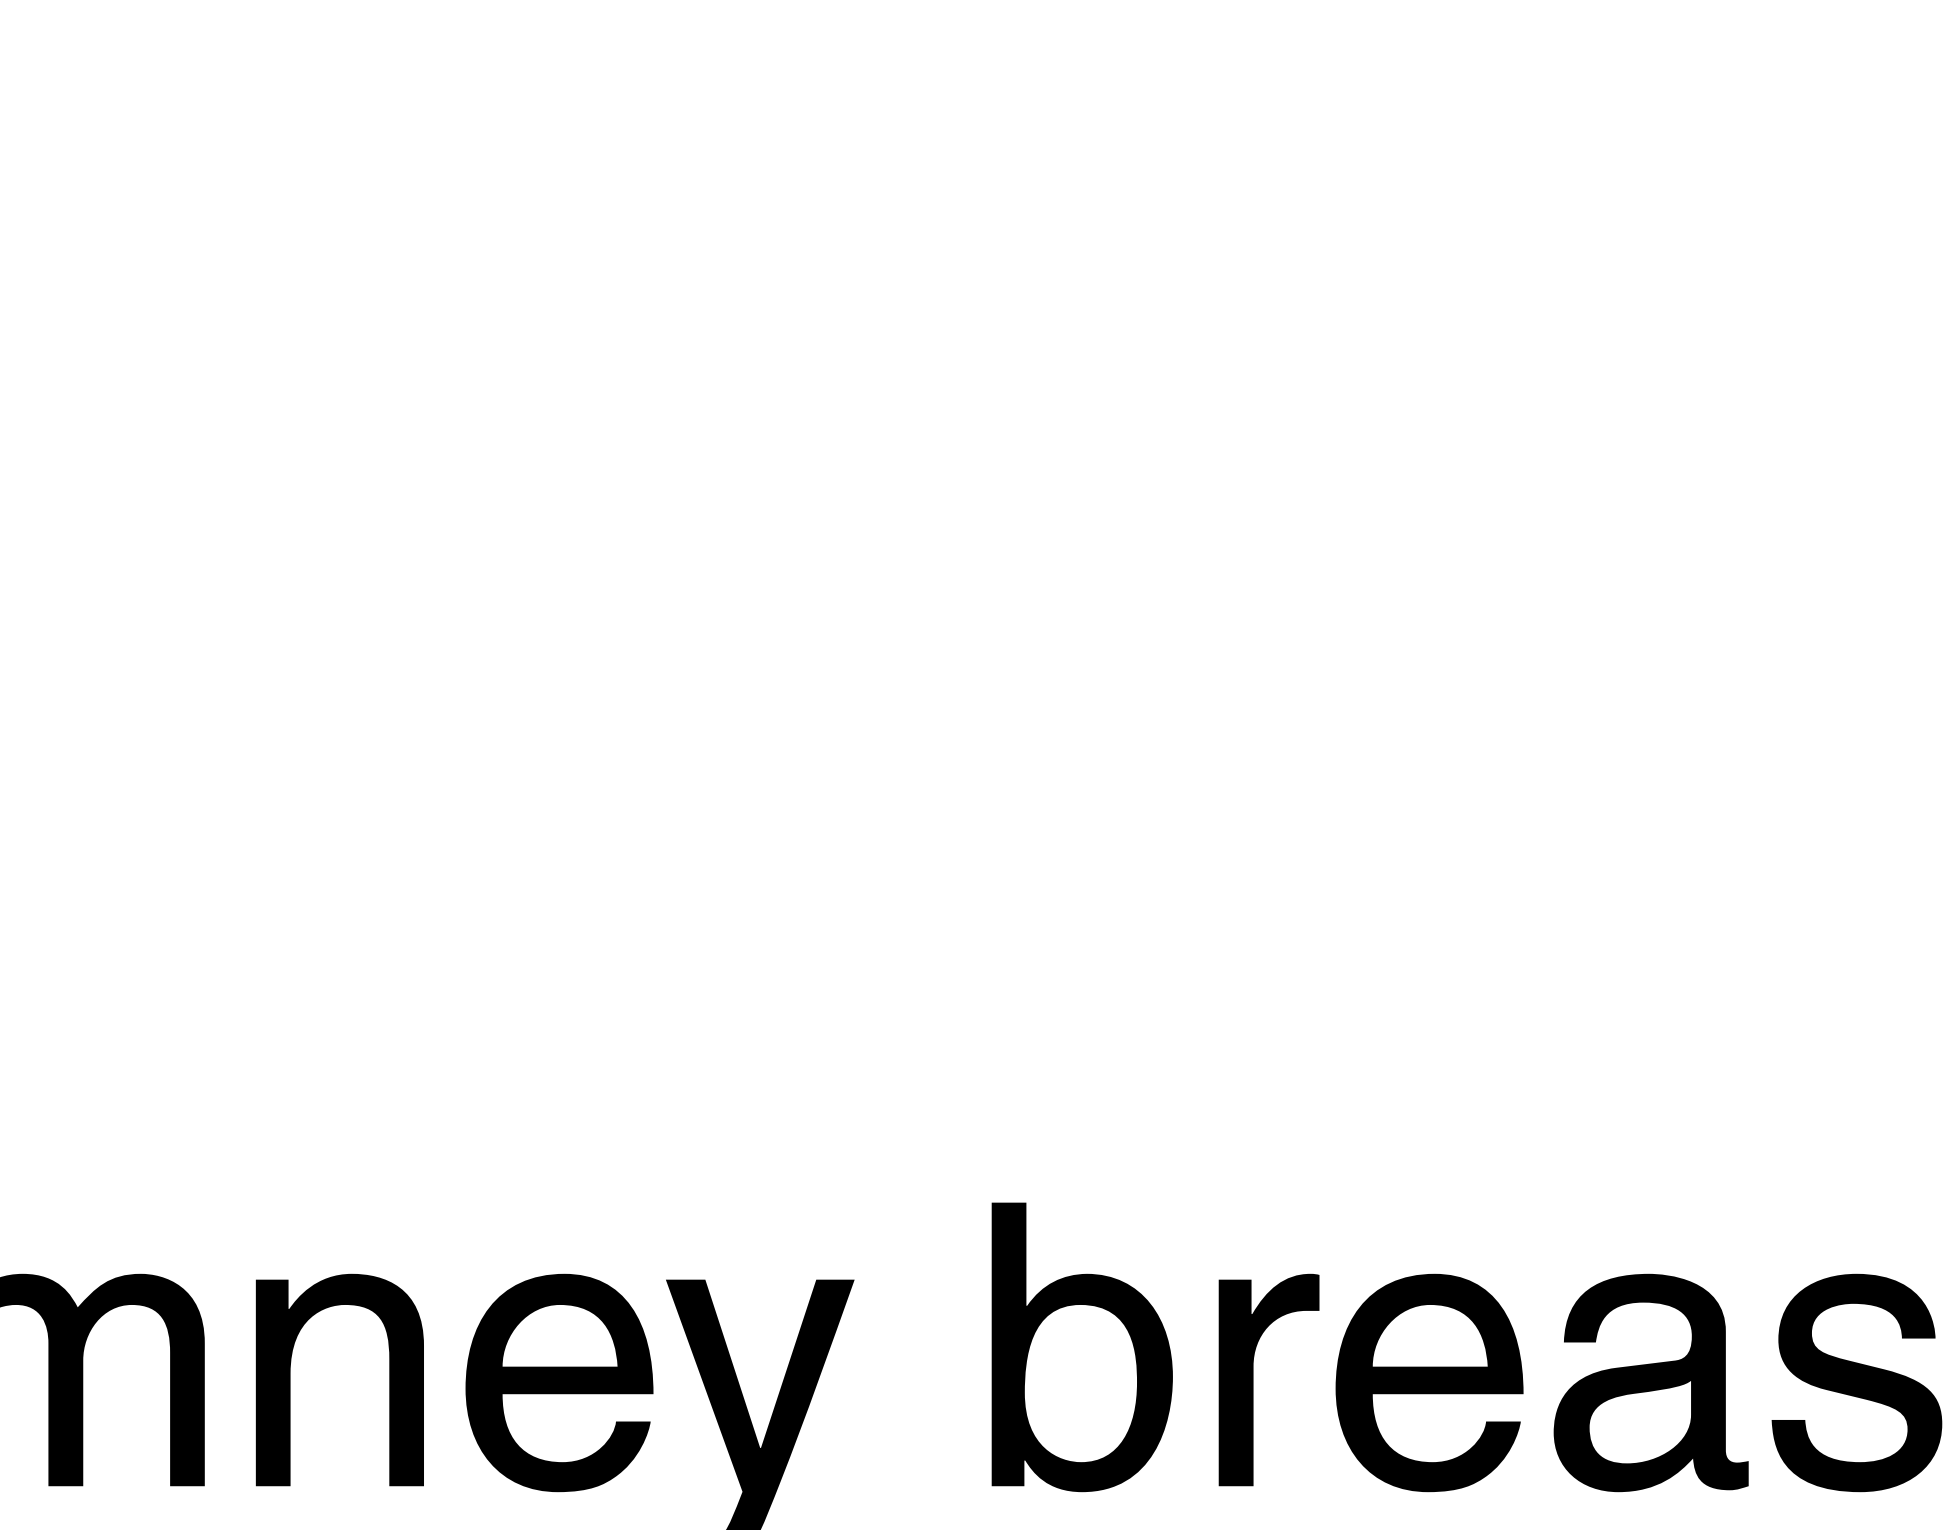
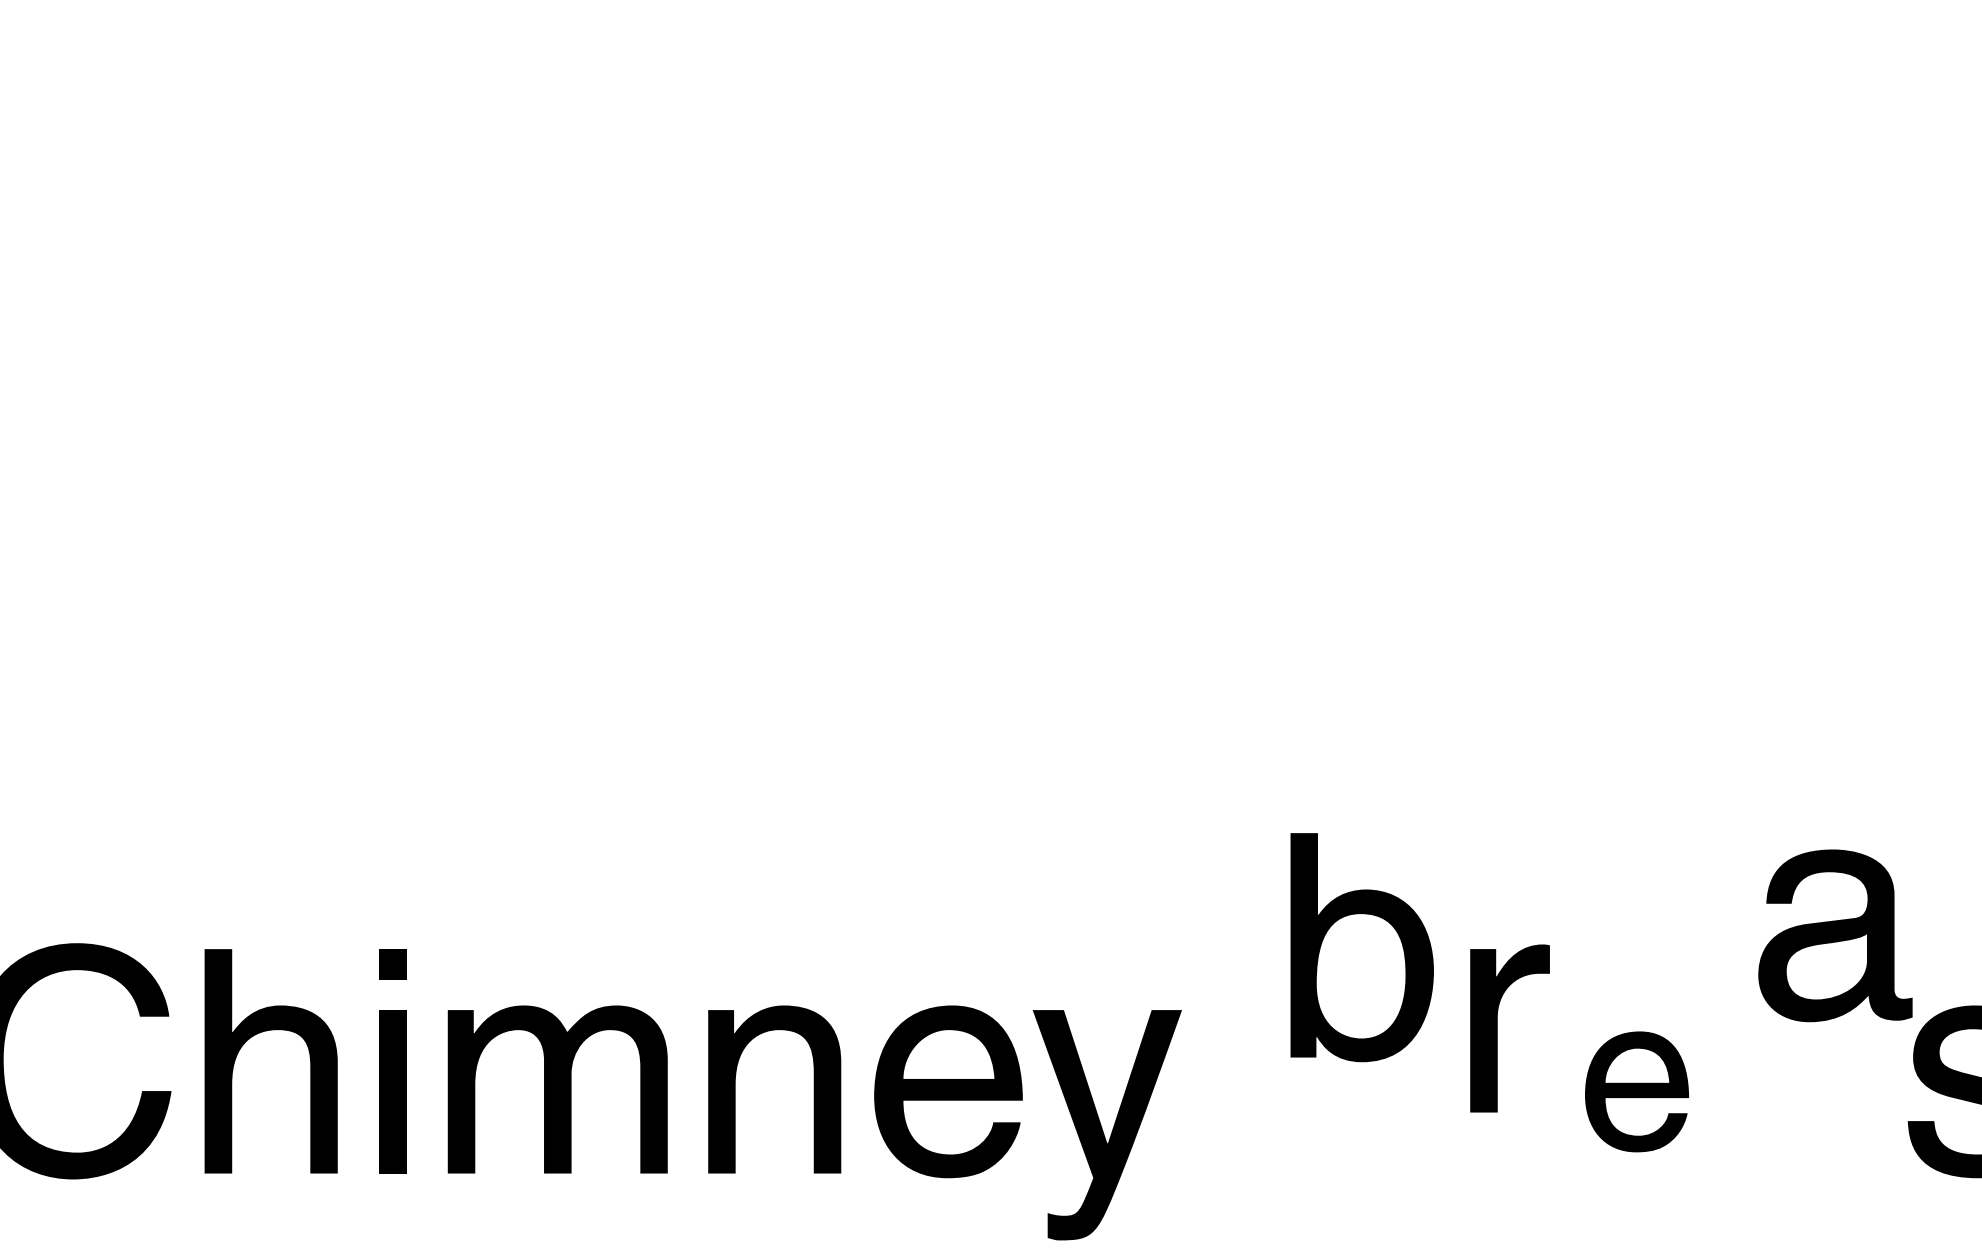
part: (1081, 1347) -> (1361, 947), moved
part: (1253, 1380) -> (1497, 1028), moved
part: (1428, 1382) -> (1636, 1091), size x0.7
part: (1651, 1382) -> (1835, 935), moved

